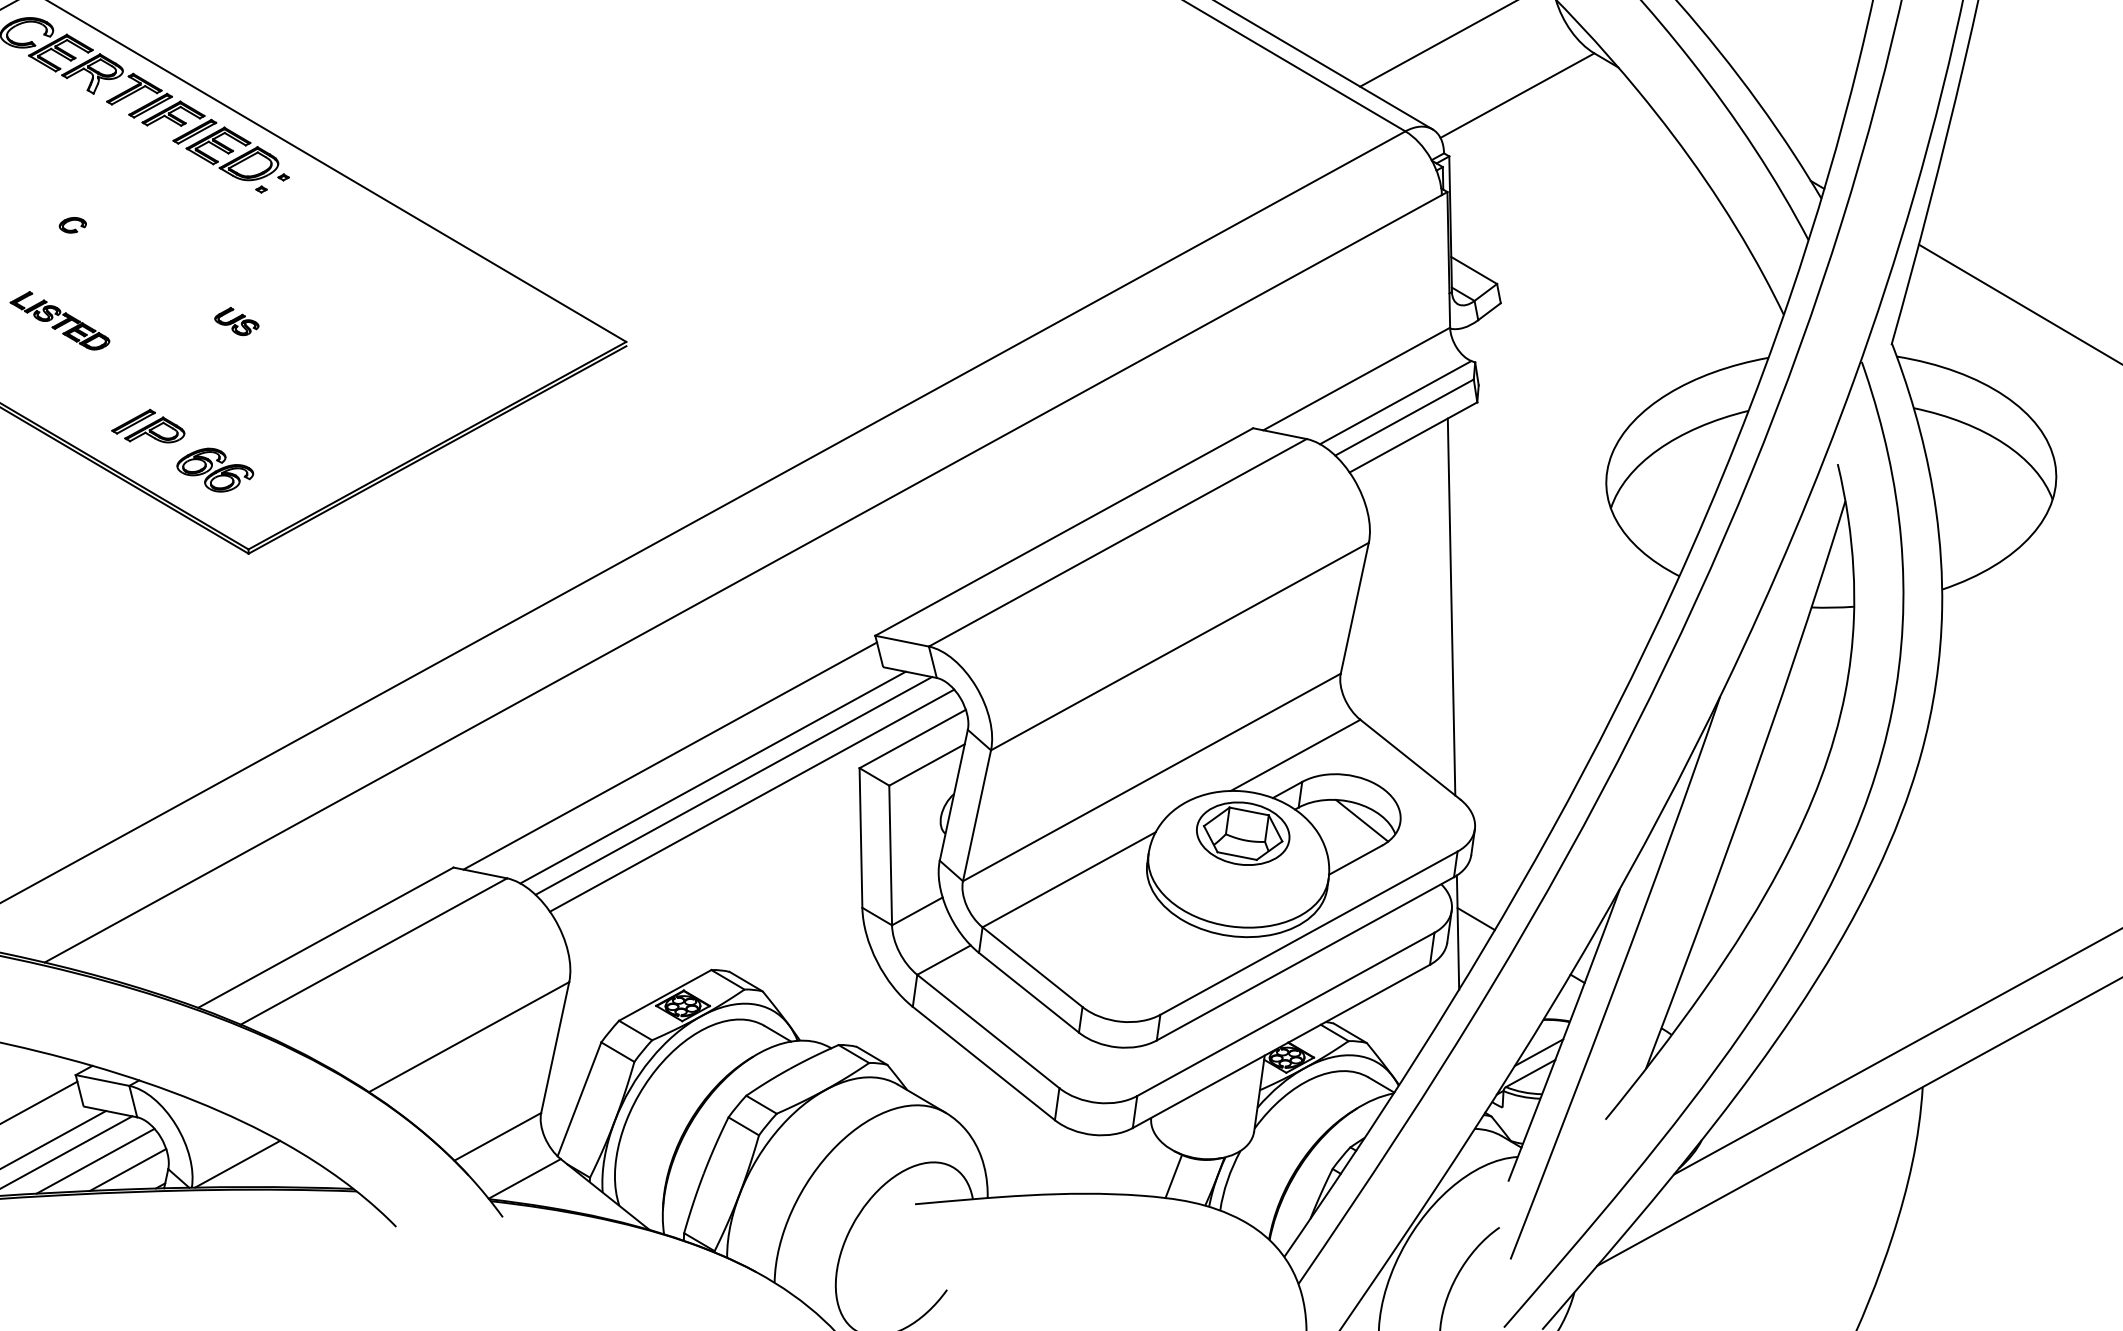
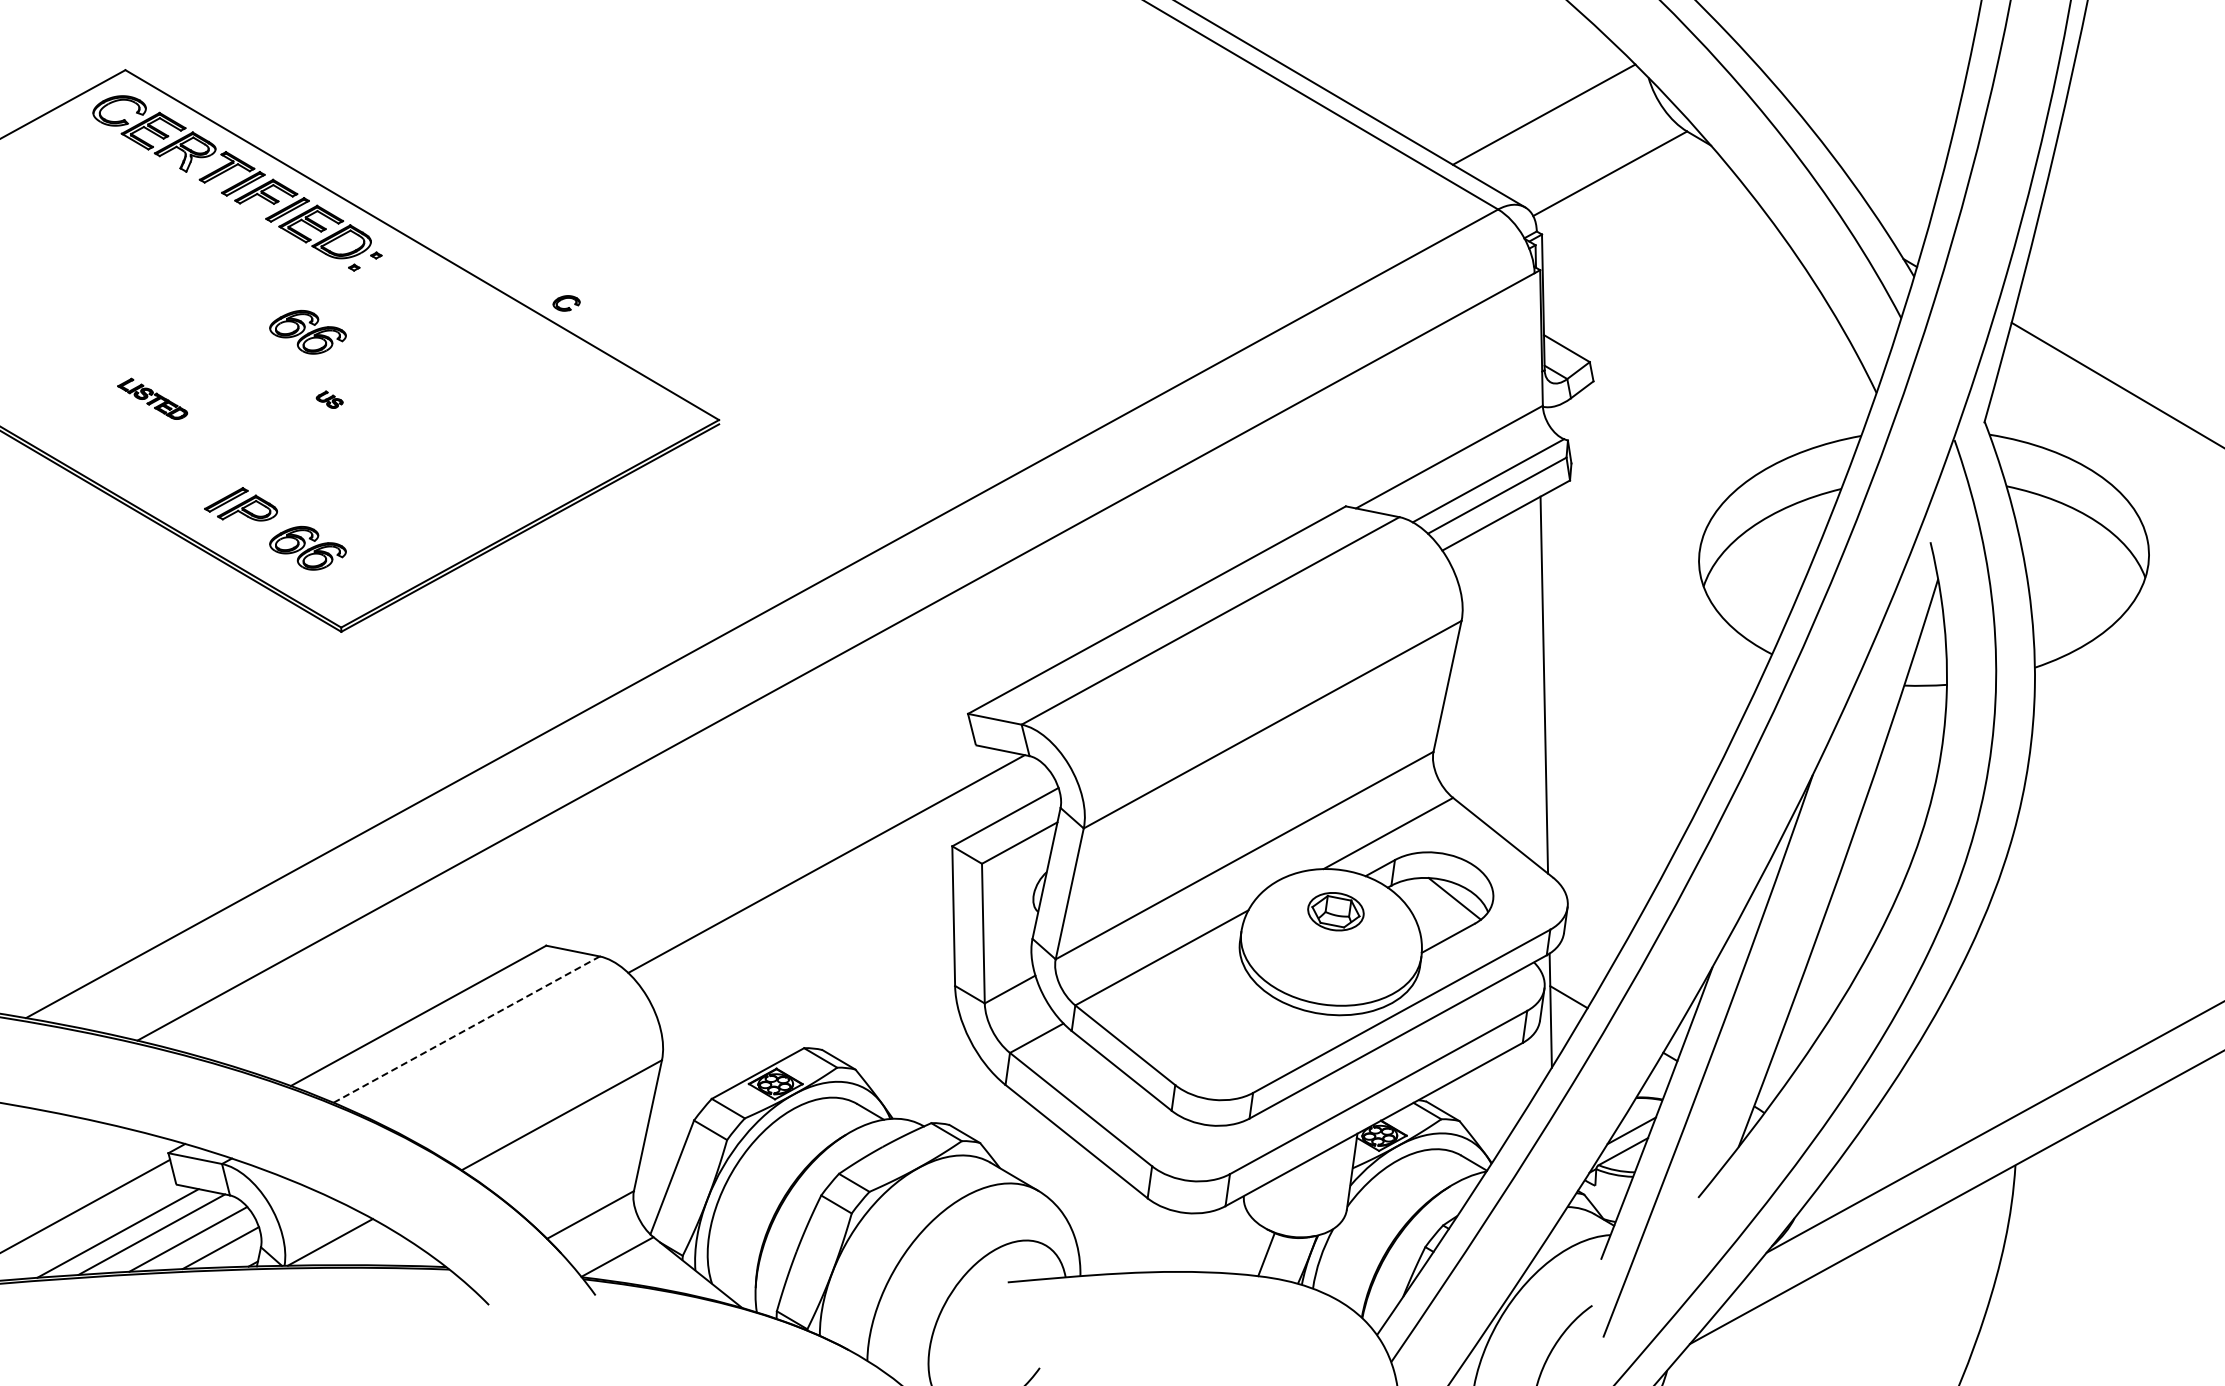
part: (72, 225) -> (566, 303), moved
part: (214, 253) -> (307, 331), added
part: (59, 320) -> (152, 398), size x0.7
part: (236, 321) -> (329, 399), size x0.6
line: (669, 755) -> (762, 833), removed
line: (712, 777) -> (805, 855), removed
line: (751, 800) -> (844, 878), removed
part: (1242, 833) -> (1335, 911), size x0.6
line: (373, 951) -> (466, 1029), solid -> dashed

